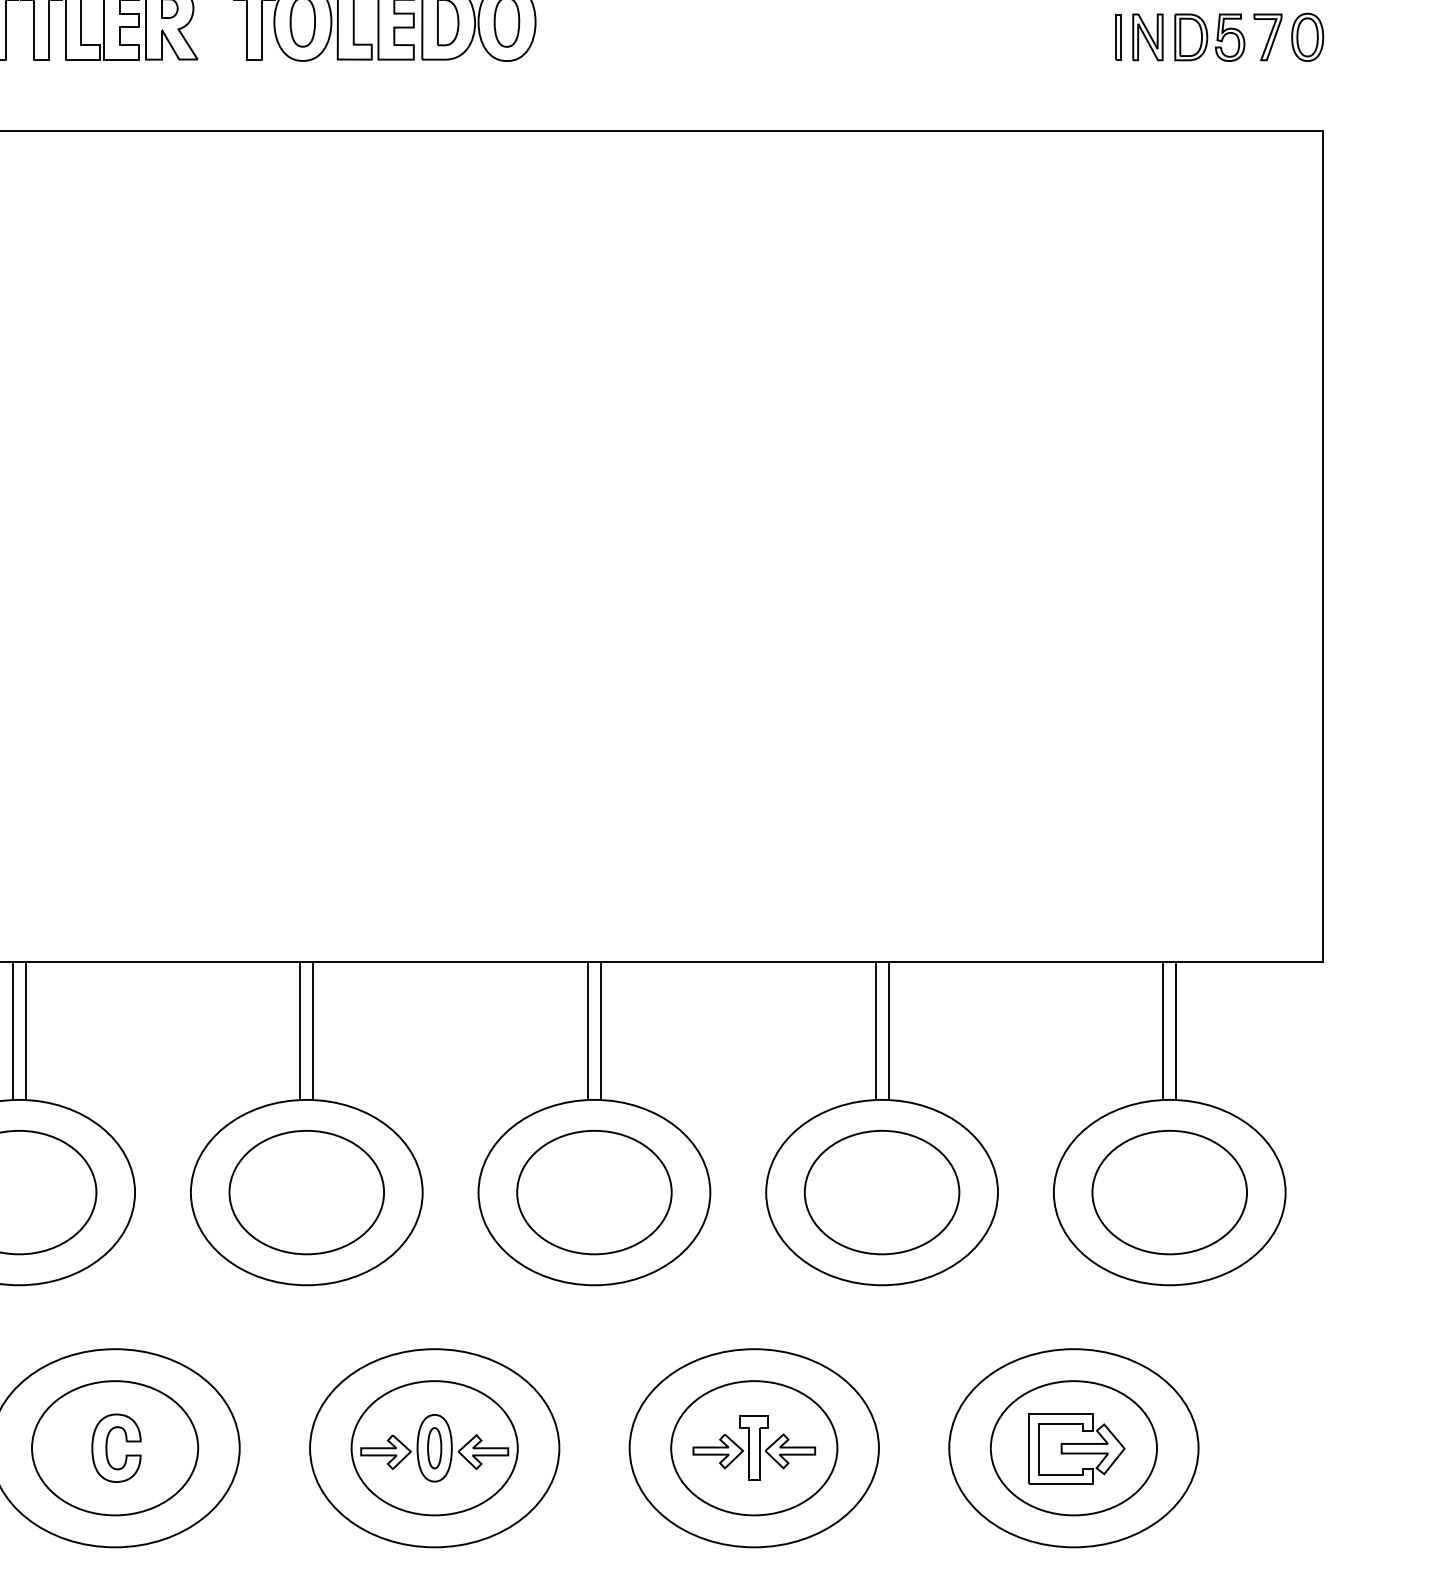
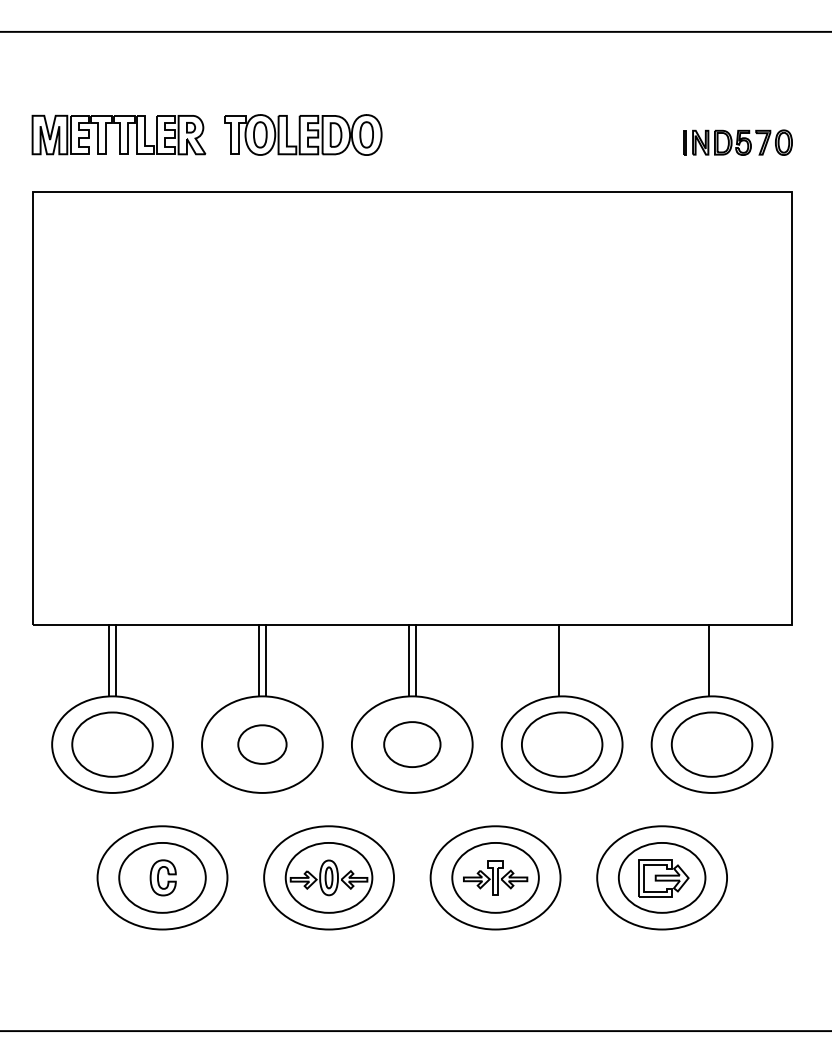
line: (888, 1031) -> (565, 660), removed
line: (1176, 1031) -> (715, 660), removed
part: (306, 1192) -> (262, 744), size x0.6
part: (594, 1192) -> (412, 744), size x0.7

